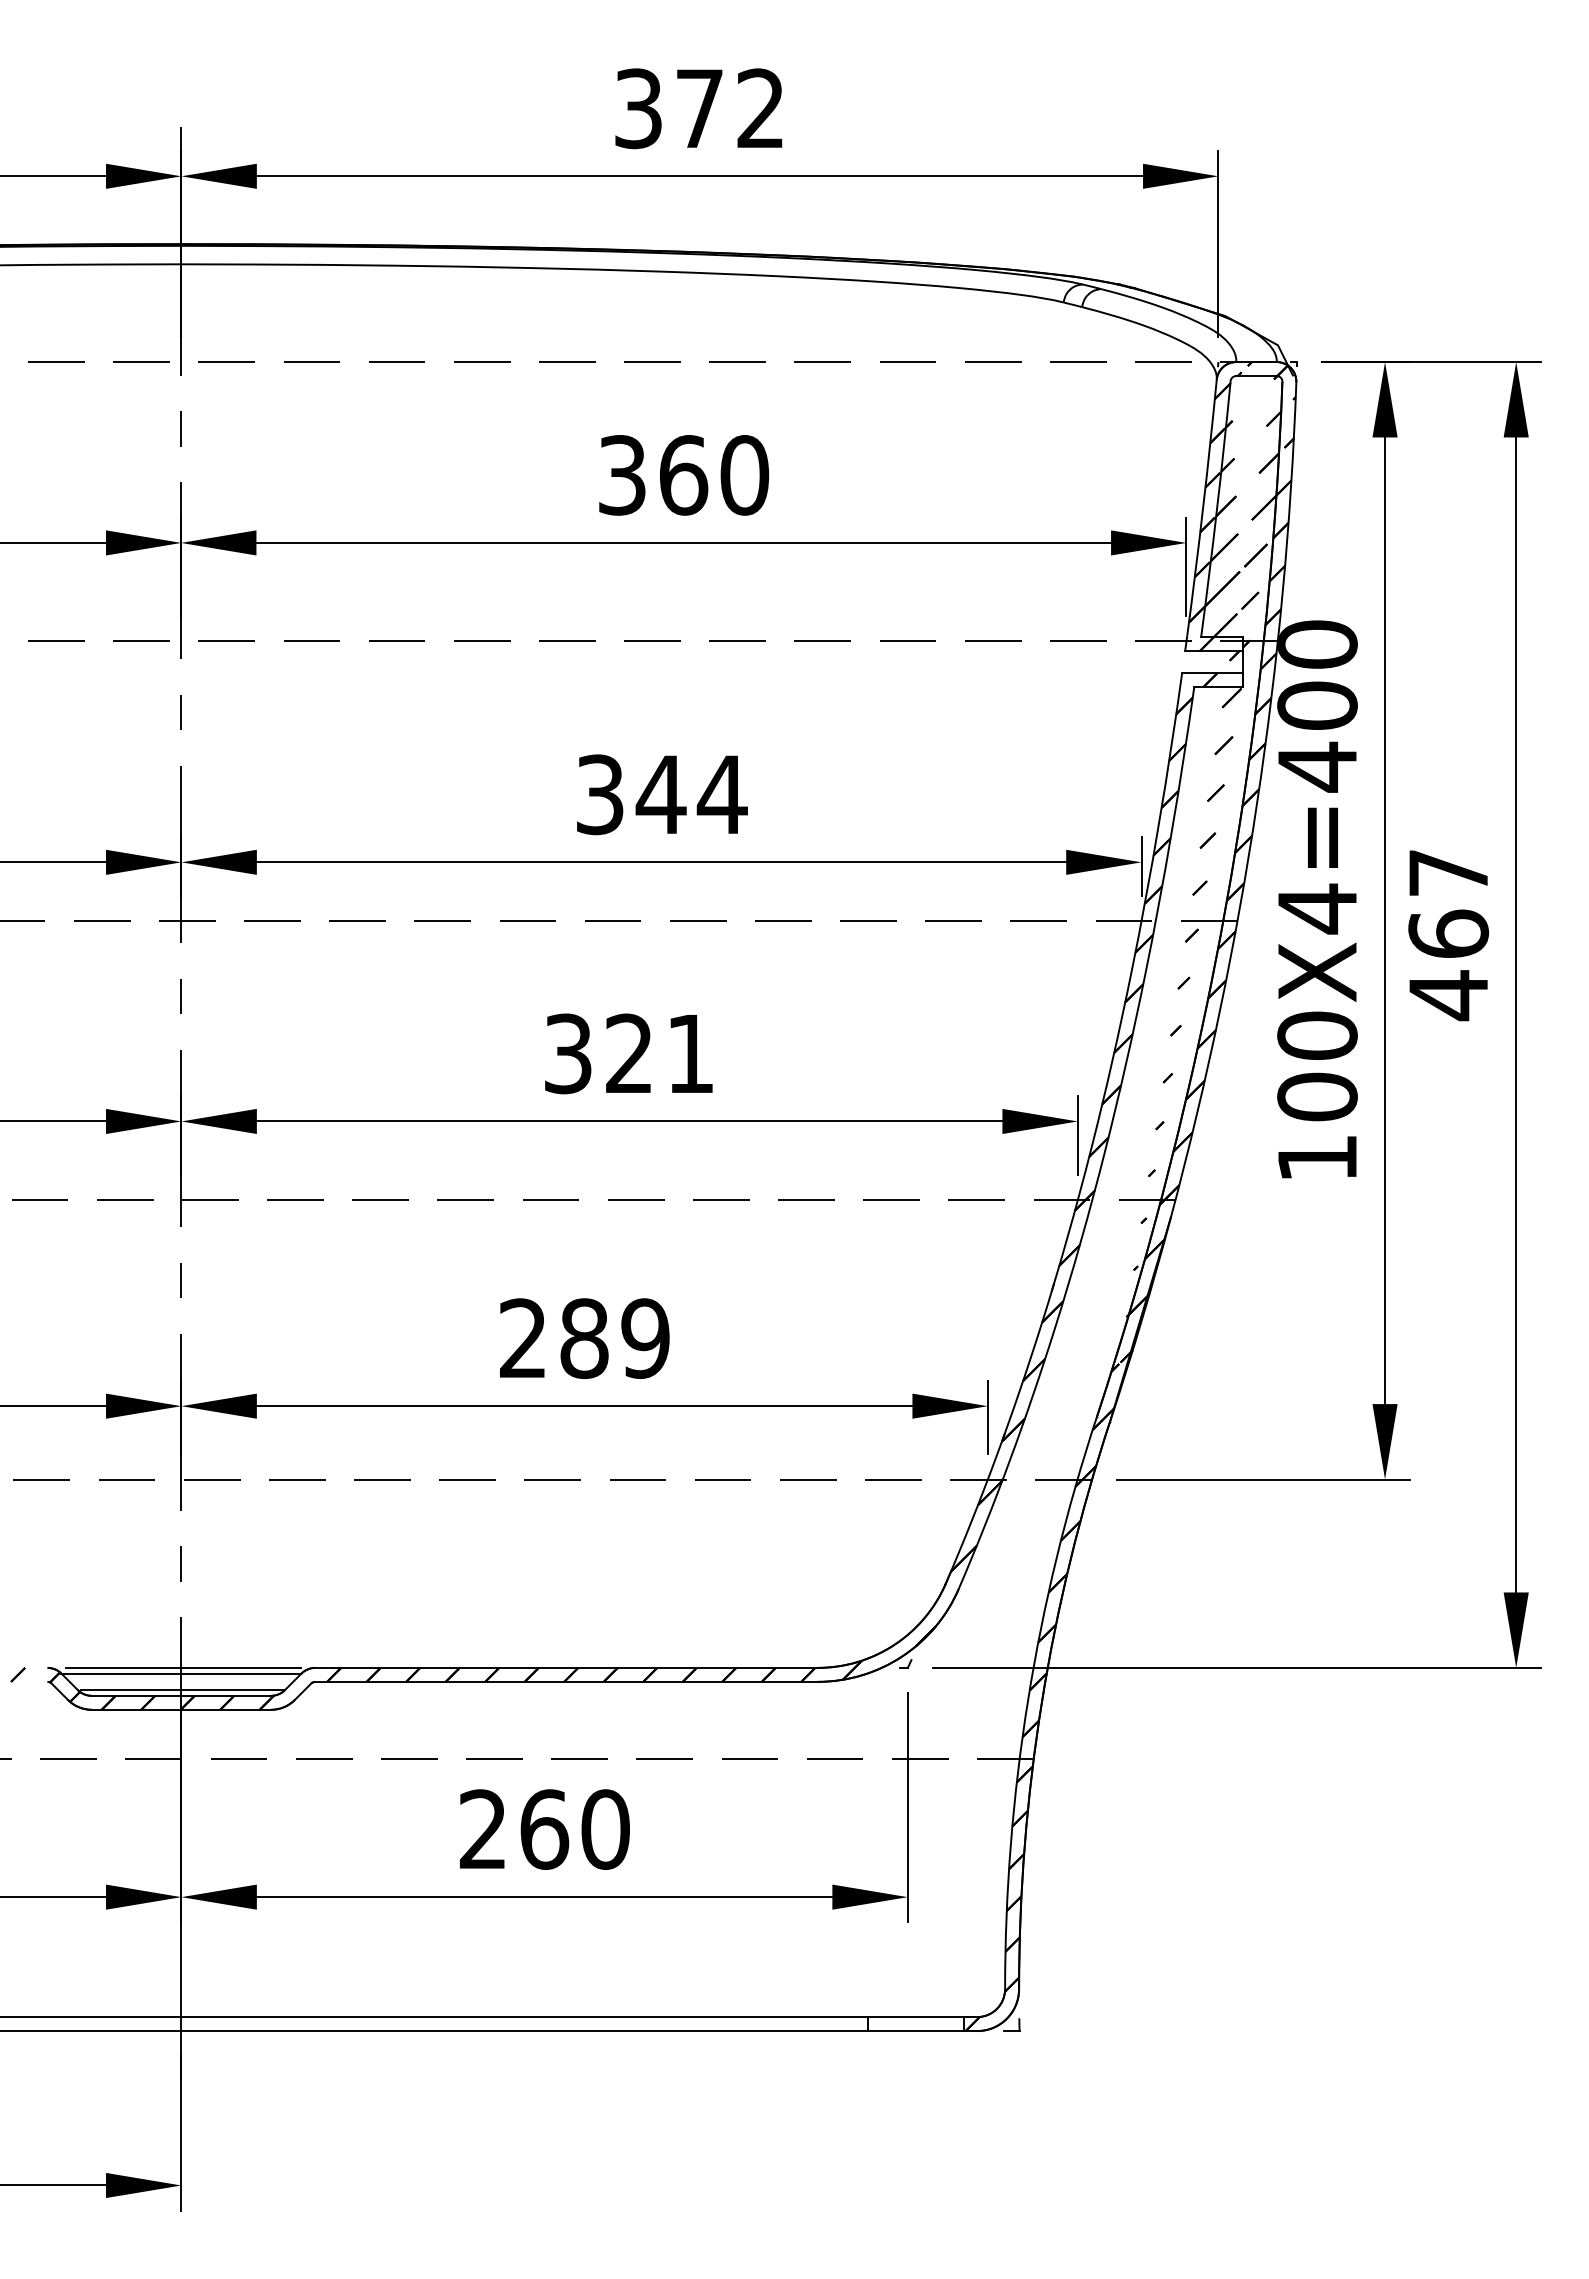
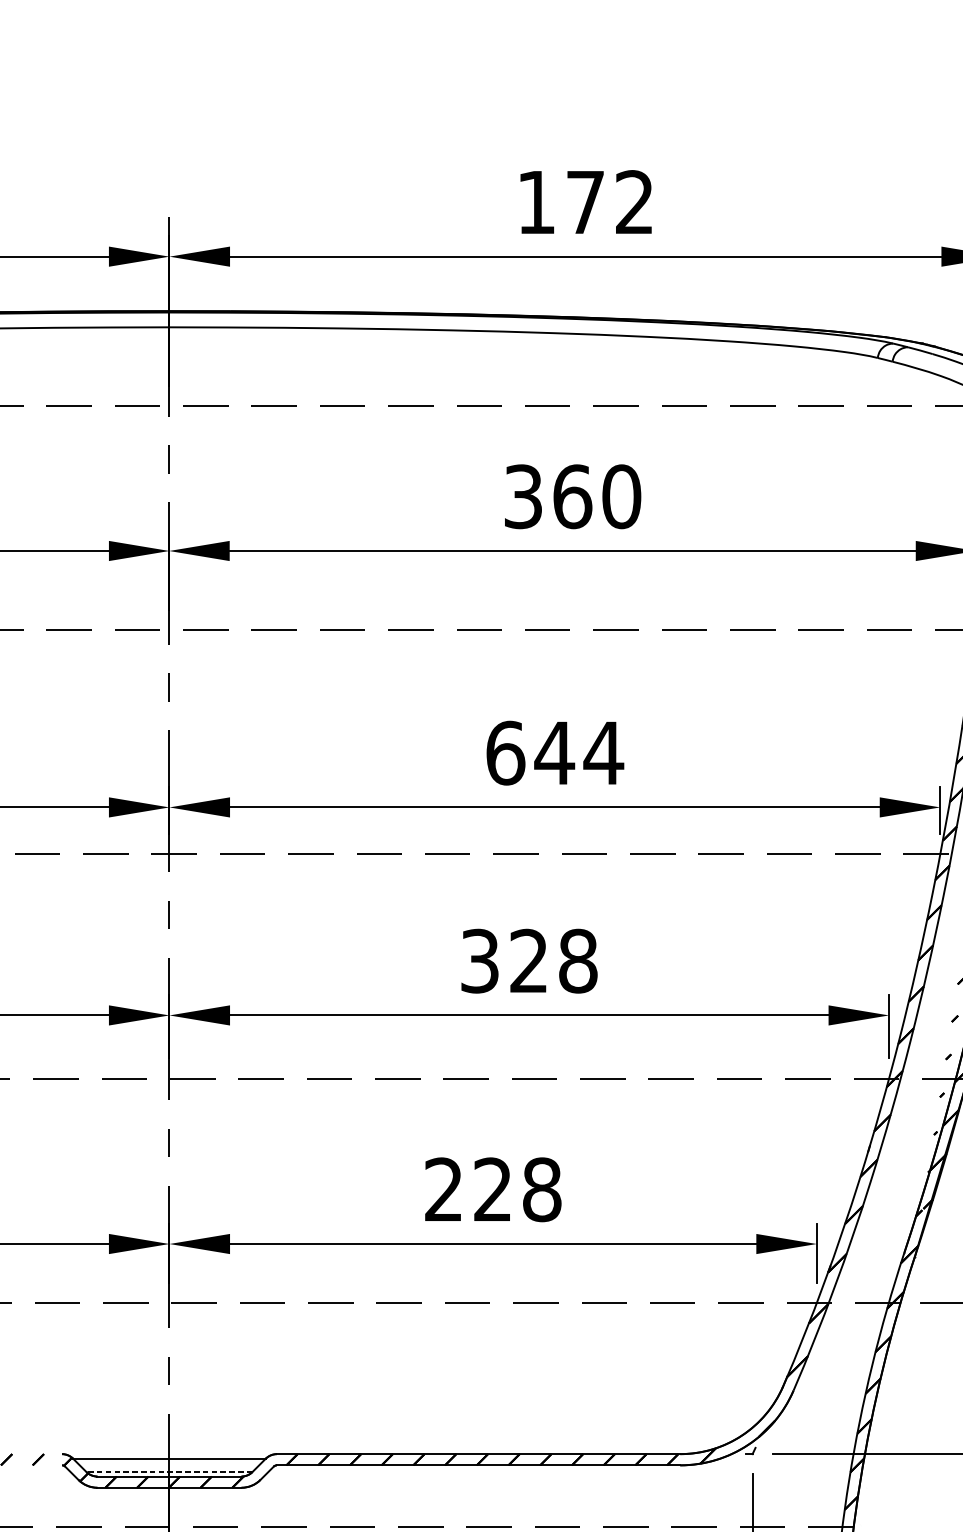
text: (638, 108) -> (536, 202), 372 -> 172
text: (600, 794) -> (505, 752), 344 -> 644
text: (690, 1053) -> (578, 960), 321 -> 328
text: (614, 1338) -> (517, 1189), 289 -> 228
line: (183, 1667) -> (171, 1453), removed
line: (182, 1690) -> (170, 1472), solid -> dashed

